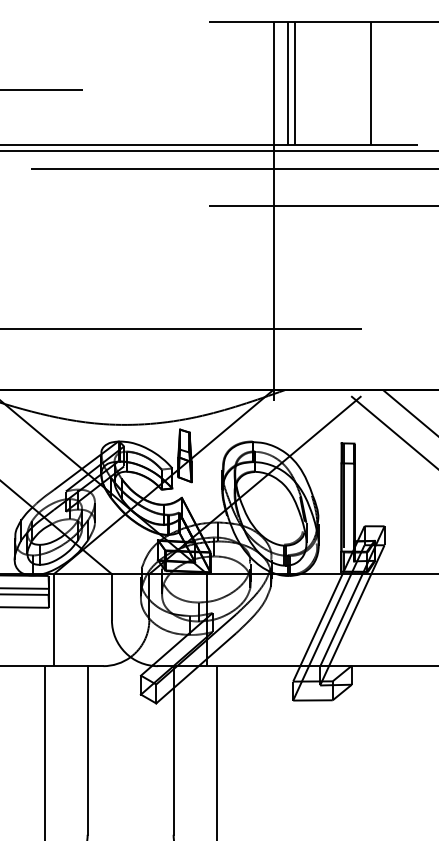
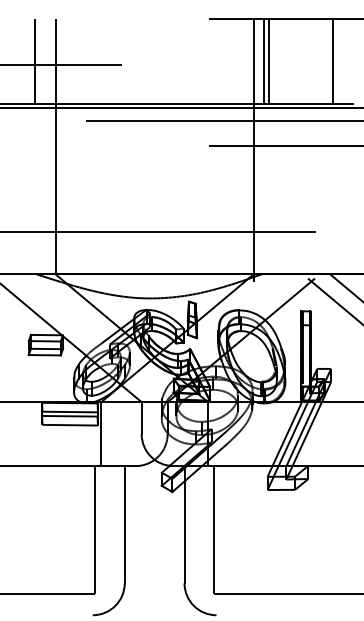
line: (370, 82) -> (332, 60), moved

